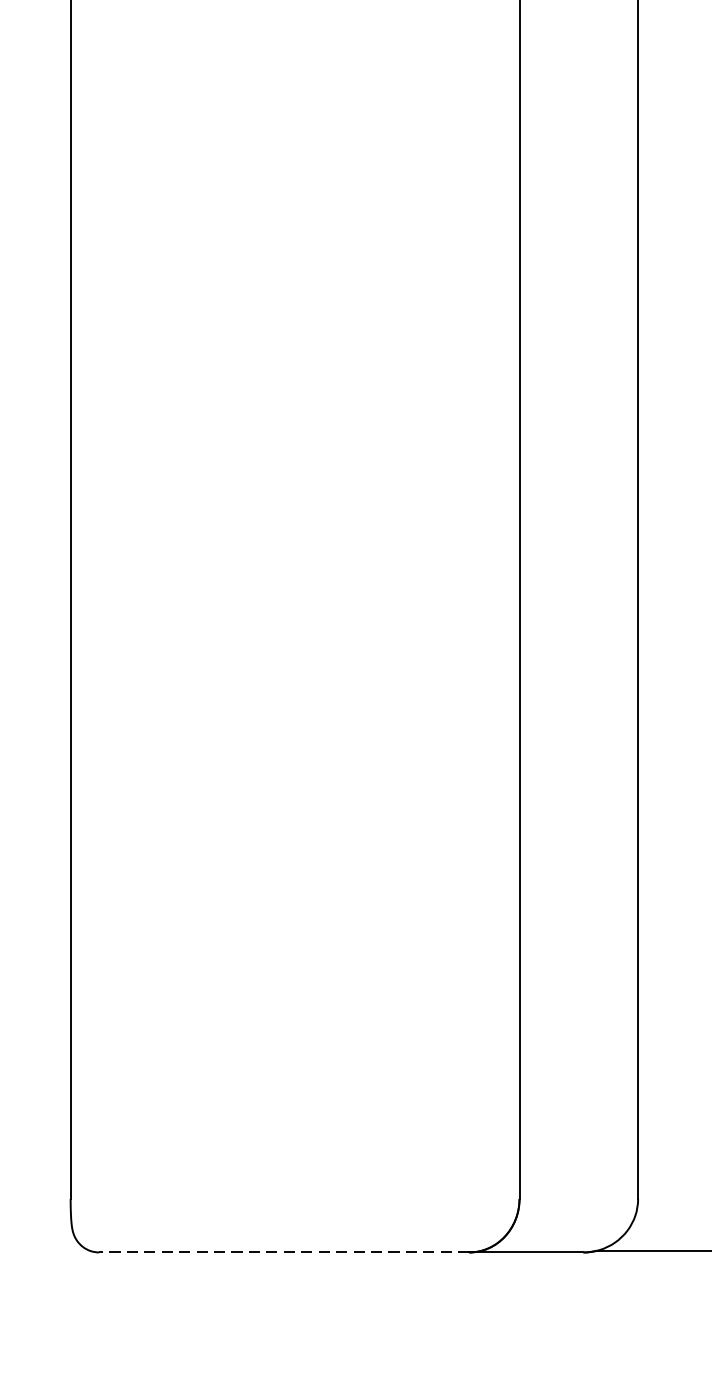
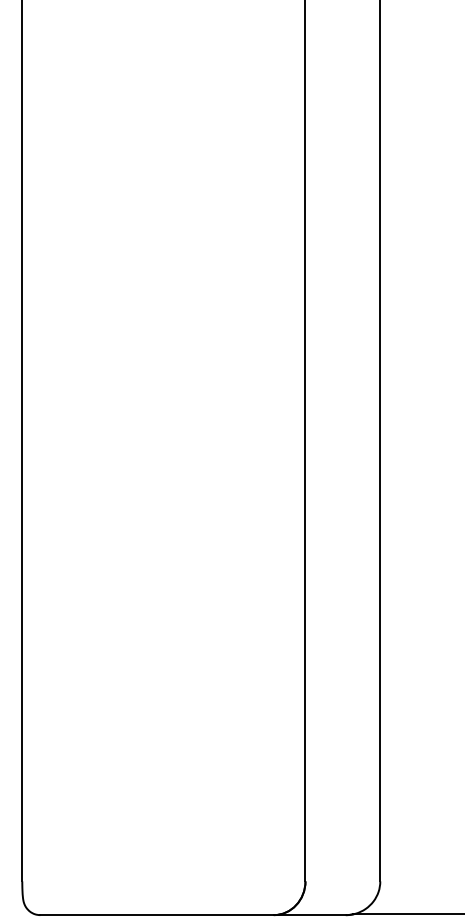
line: (284, 1253) -> (157, 915), dashed -> solid

